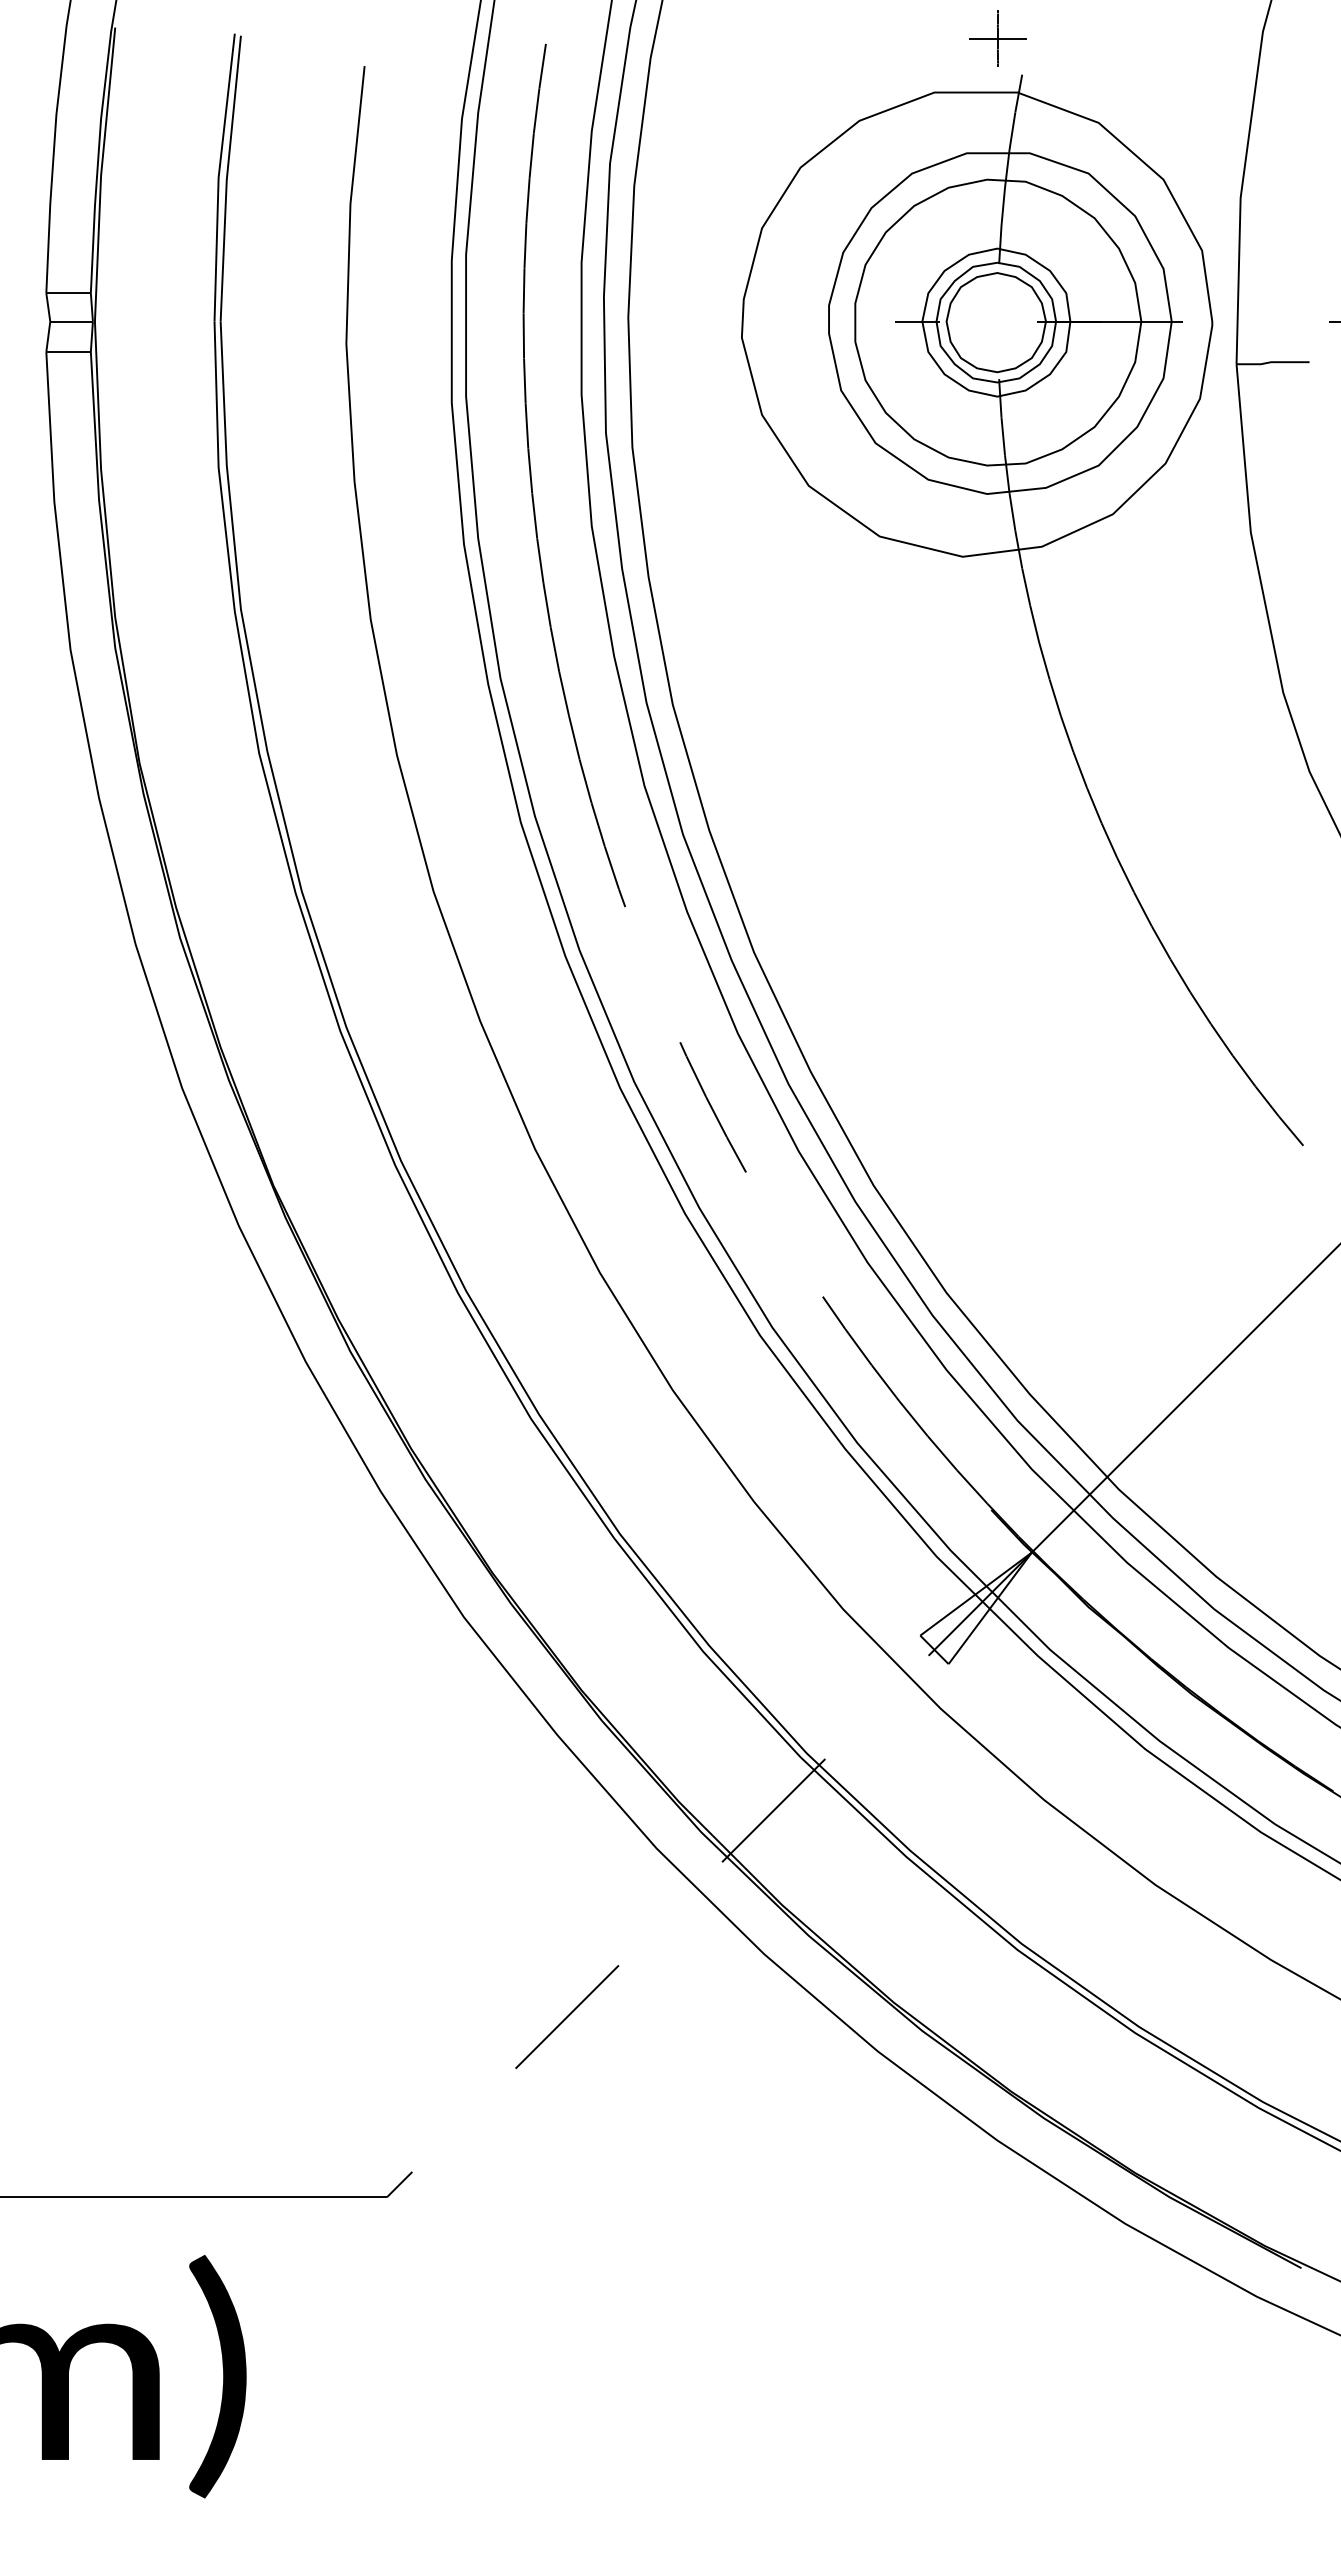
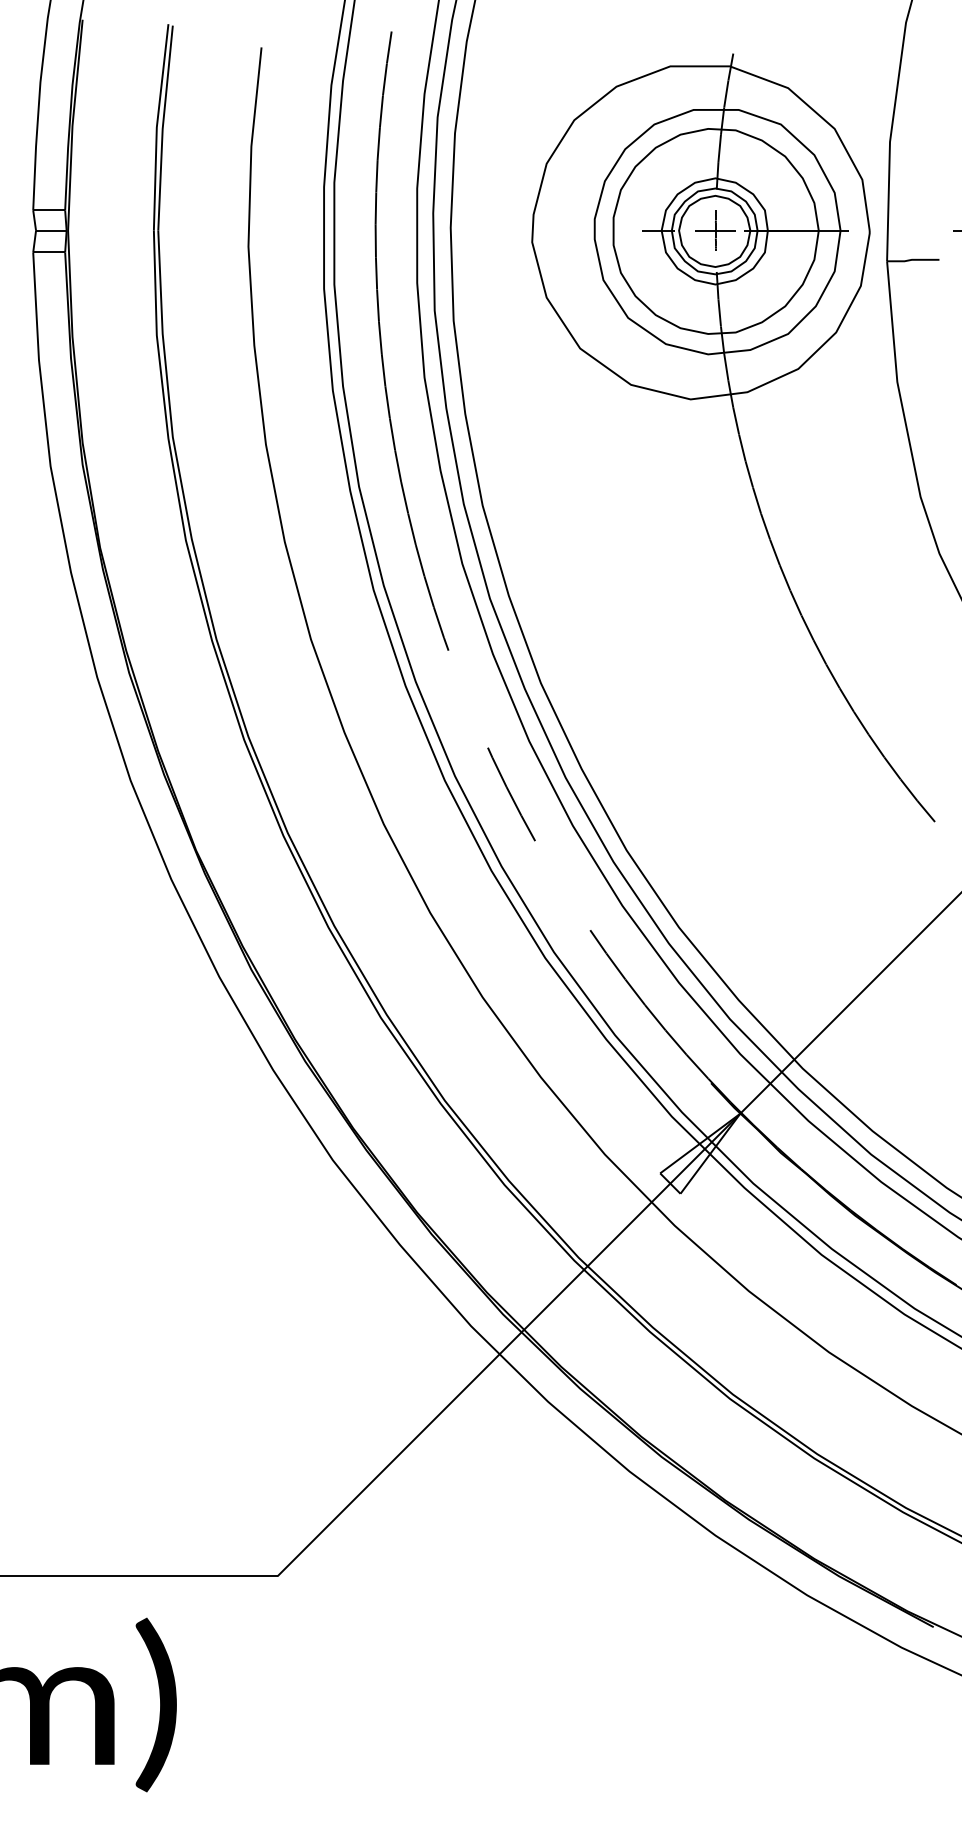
part: (997, 38) -> (715, 230), moved
line: (709, 1874) -> (508, 1344), dashed -> solid

